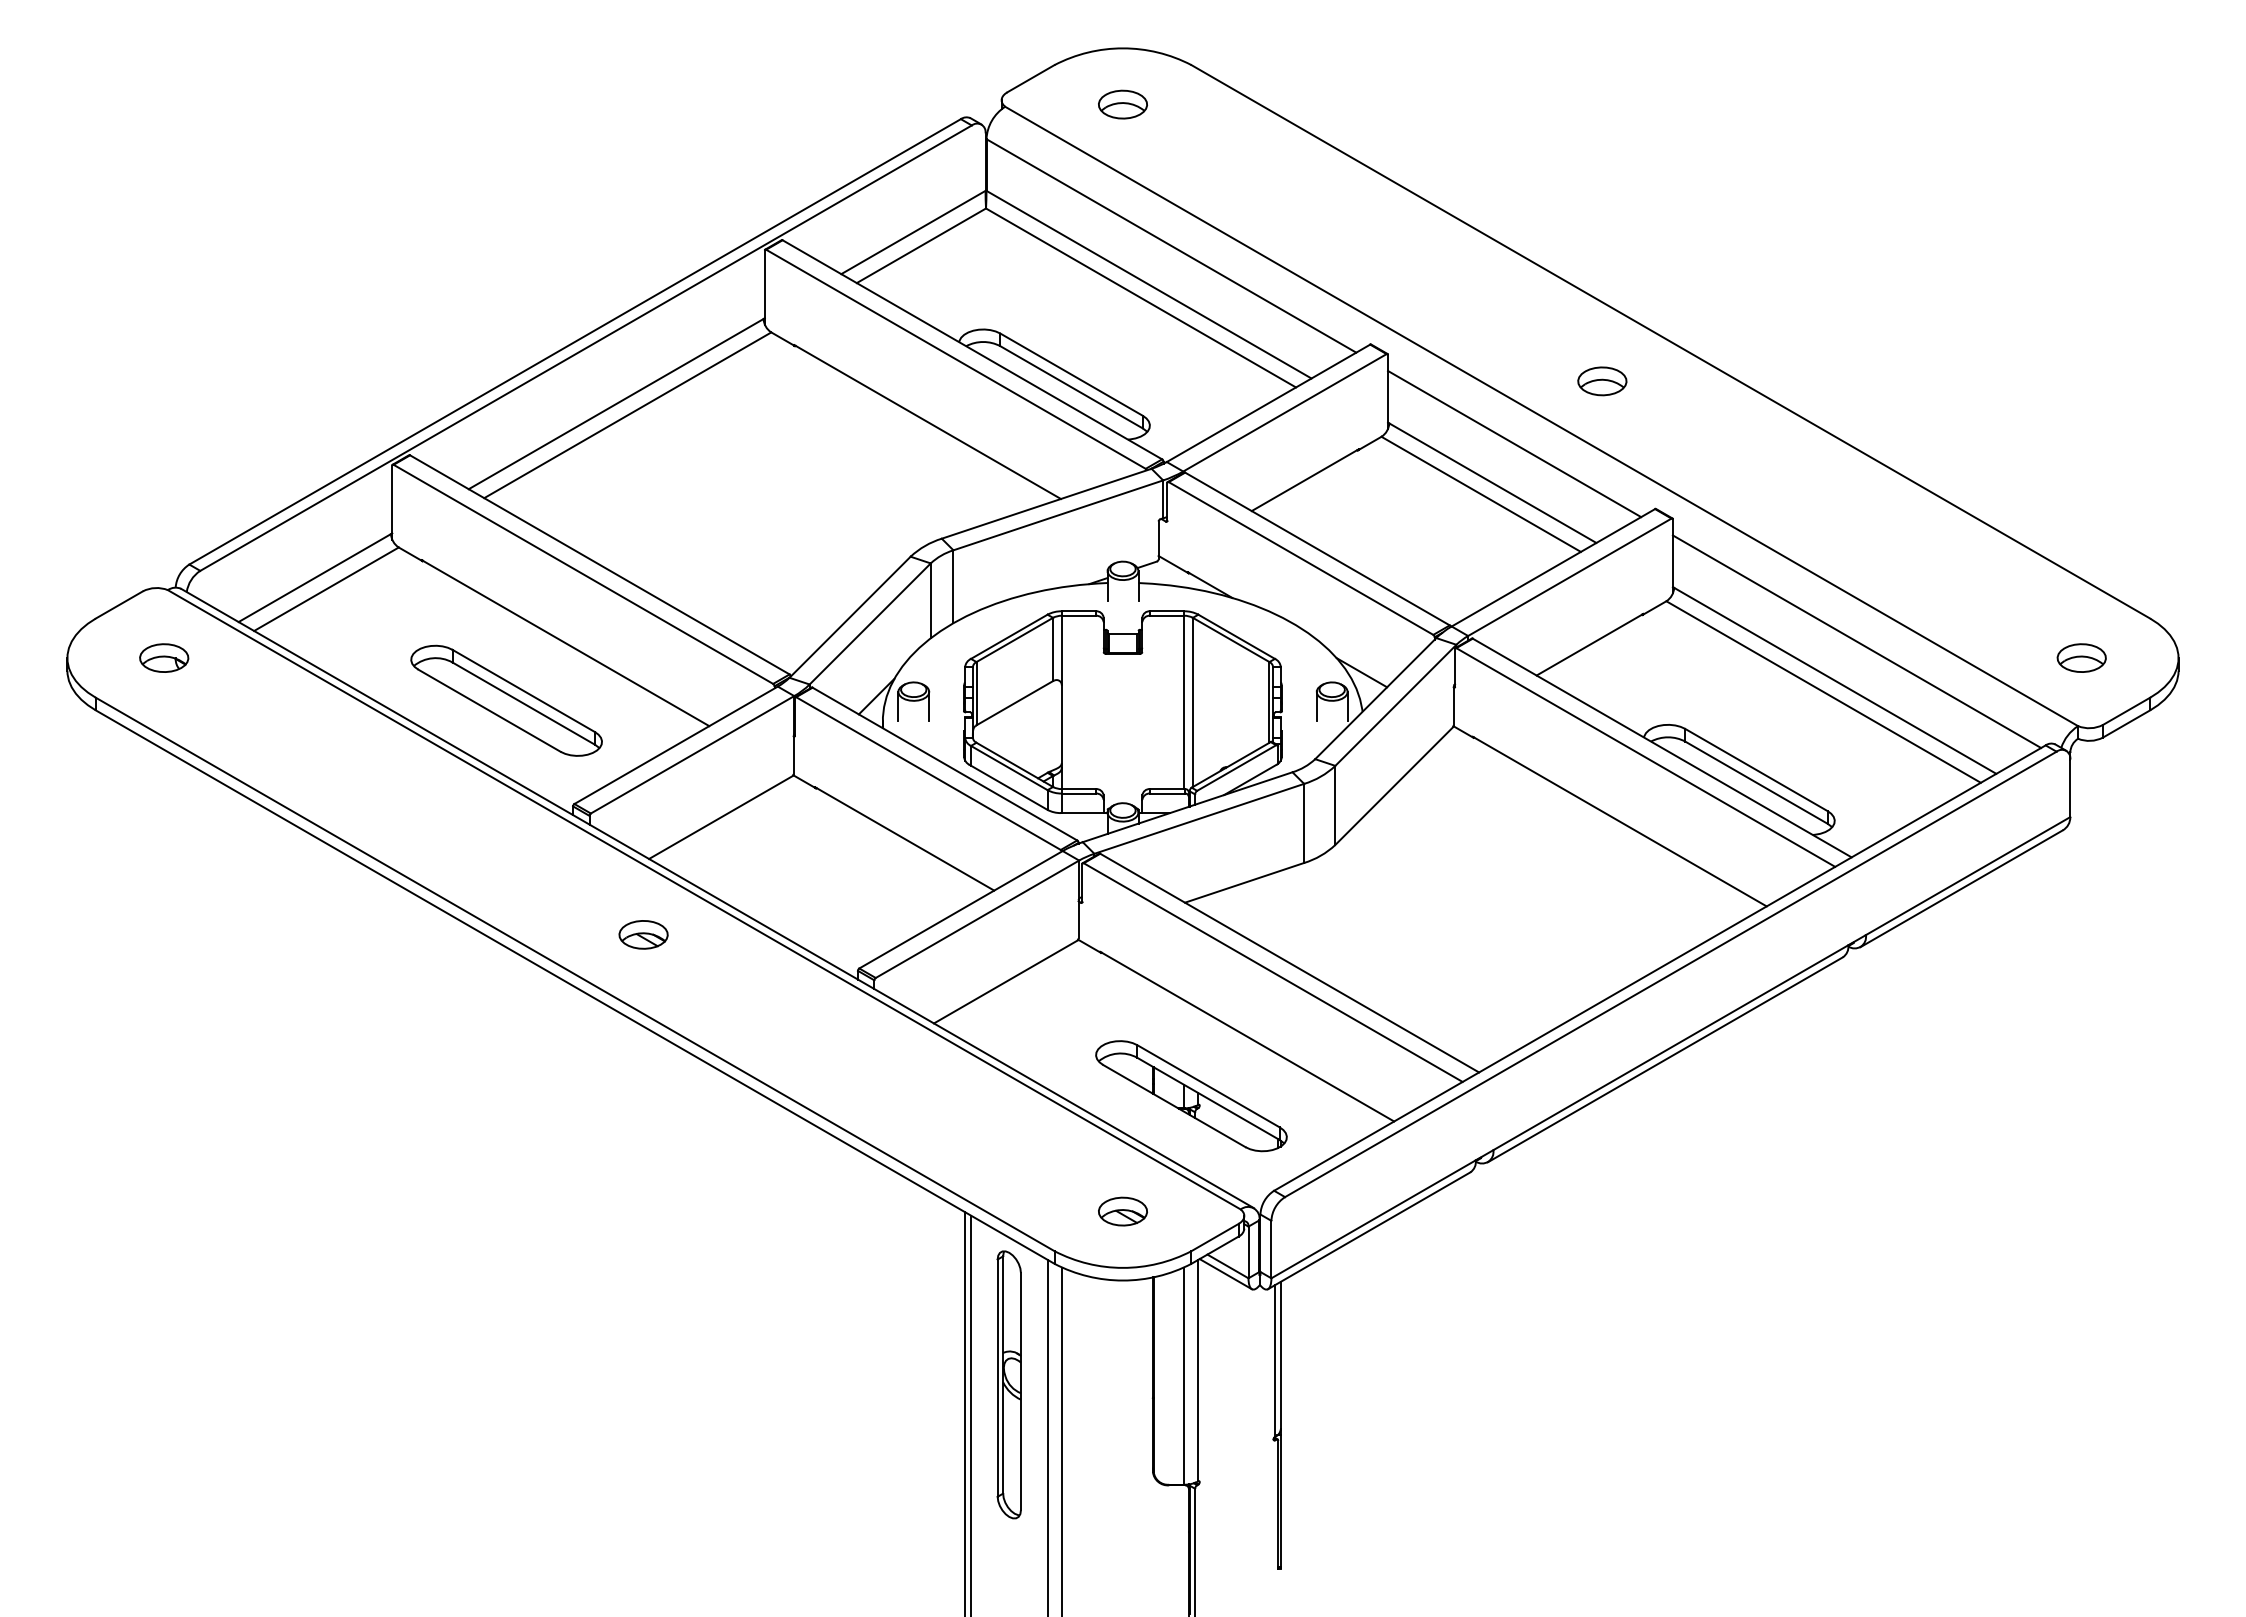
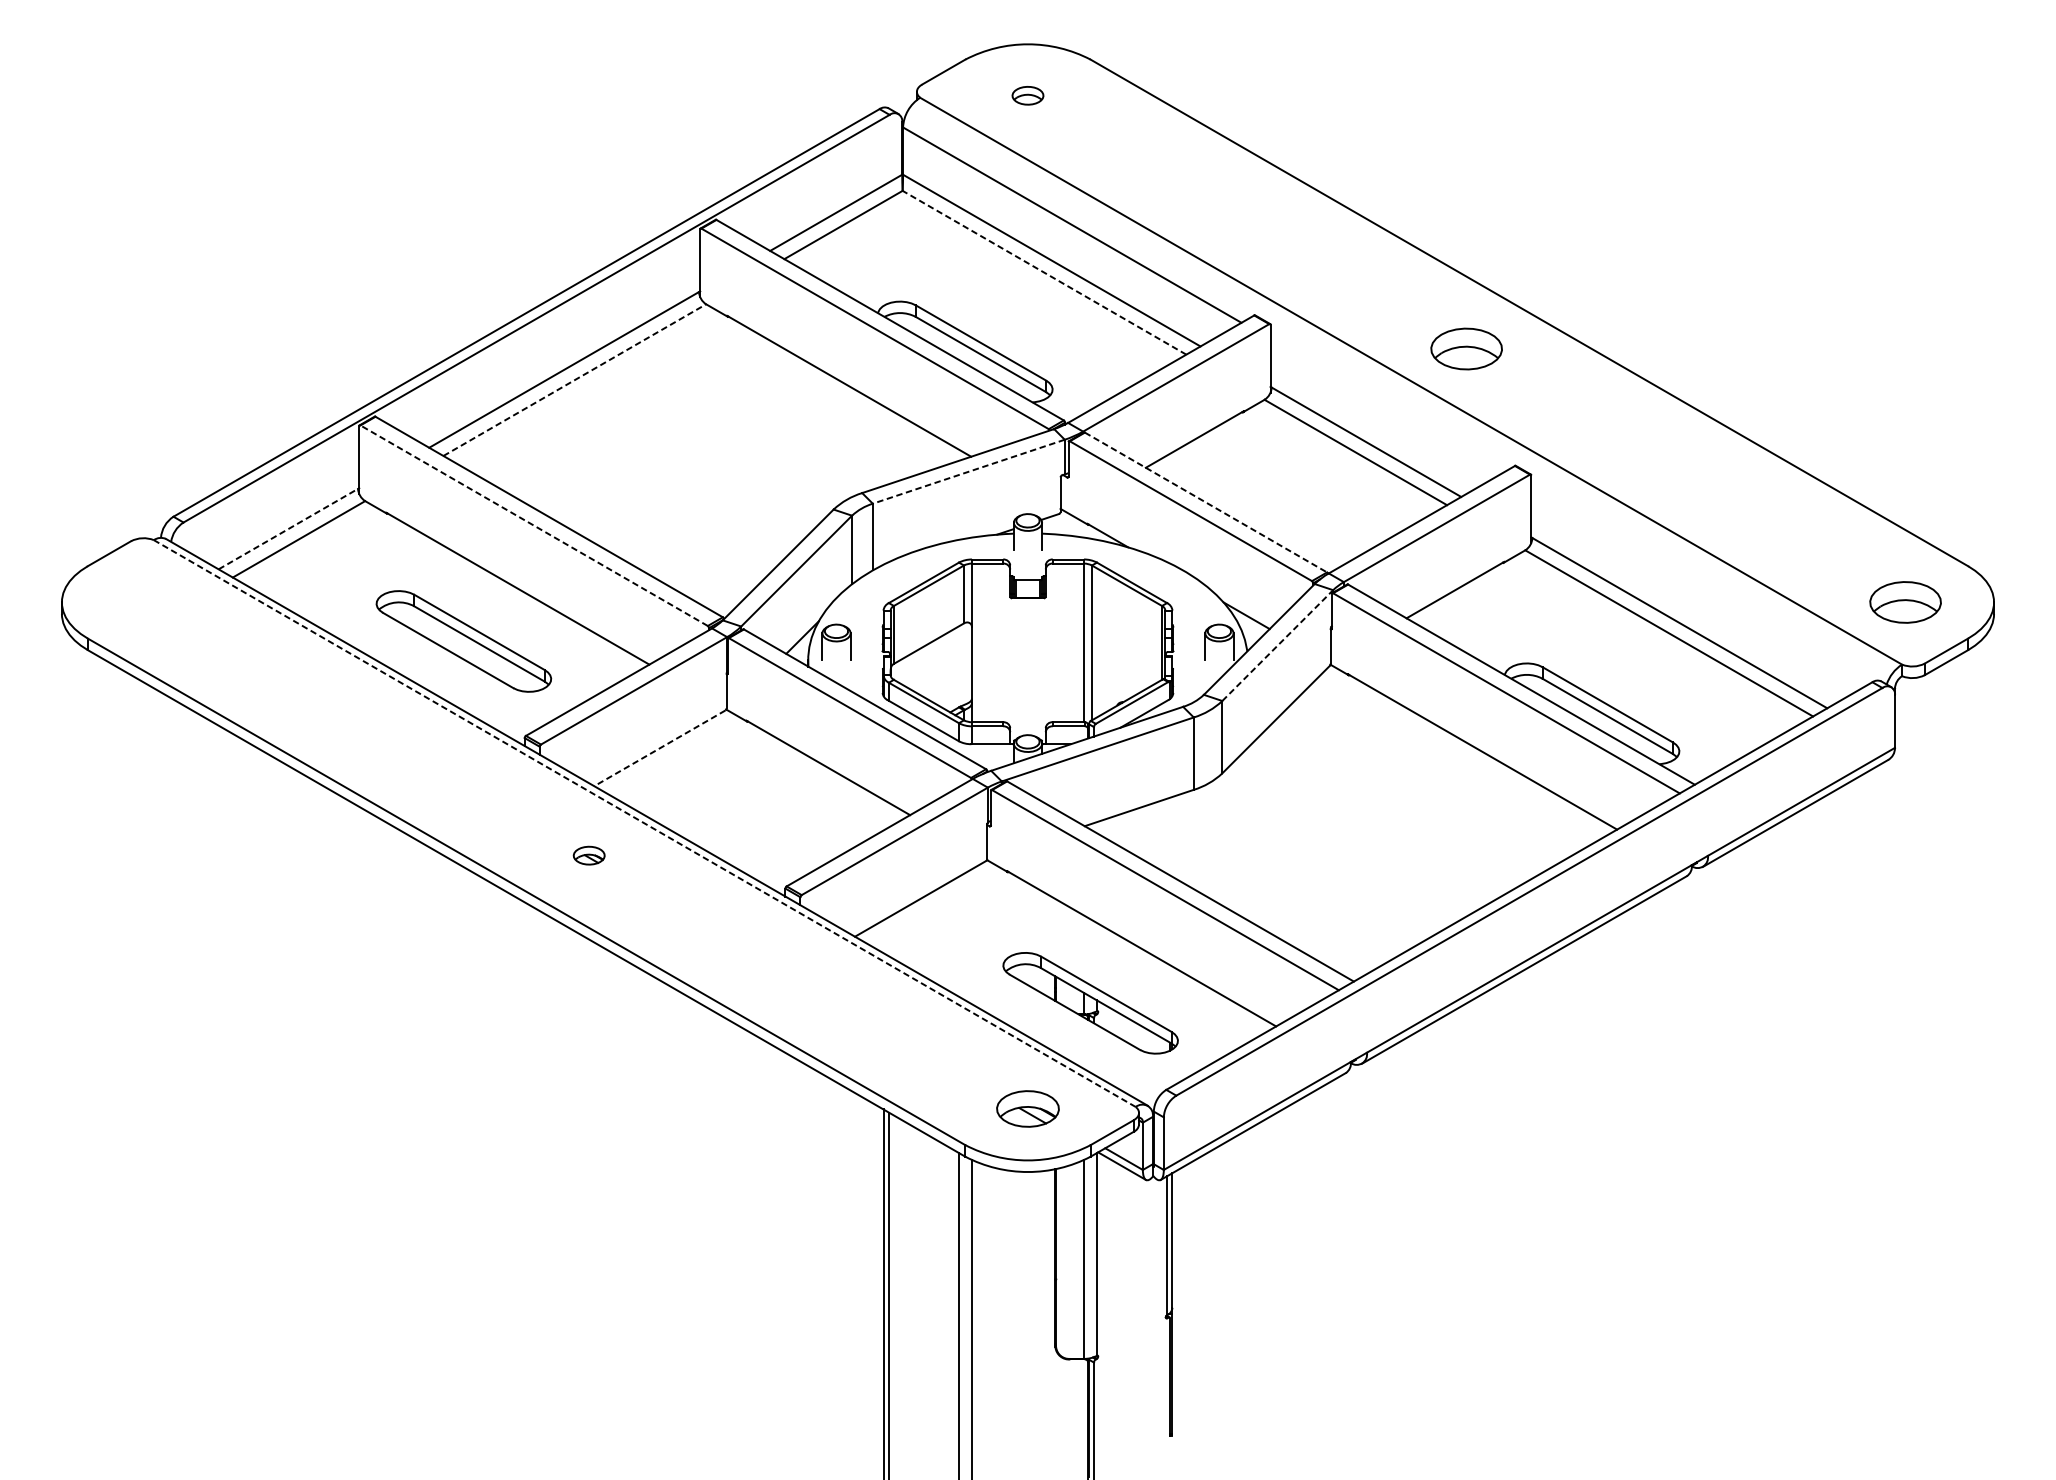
part: (1122, 104) -> (1027, 95), size x0.7
line: (1141, 297) -> (1044, 272), solid -> dashed
part: (1602, 381) -> (1466, 349), size x1.6
line: (627, 415) -> (574, 380), solid -> dashed
line: (1514, 443) -> (1386, 405), removed
line: (1058, 515) -> (968, 471), solid -> dashed
line: (1317, 549) -> (1206, 502), solid -> dashed
line: (582, 574) -> (533, 525), solid -> dashed
line: (314, 578) -> (288, 529), solid -> dashed
line: (1856, 641) -> (1699, 587), removed
part: (164, 657) -> (150, 601), removed
part: (2081, 657) -> (1905, 601), size x1.6
line: (1395, 705) -> (1277, 645), solid -> dashed
line: (720, 817) -> (659, 748), solid -> dashed
line: (703, 899) -> (644, 823), solid -> dashed
part: (643, 934) -> (589, 855), size x0.7
part: (1122, 1211) -> (1027, 1108), size x1.4
part: (1008, 1384) -> (923, 1267), removed

